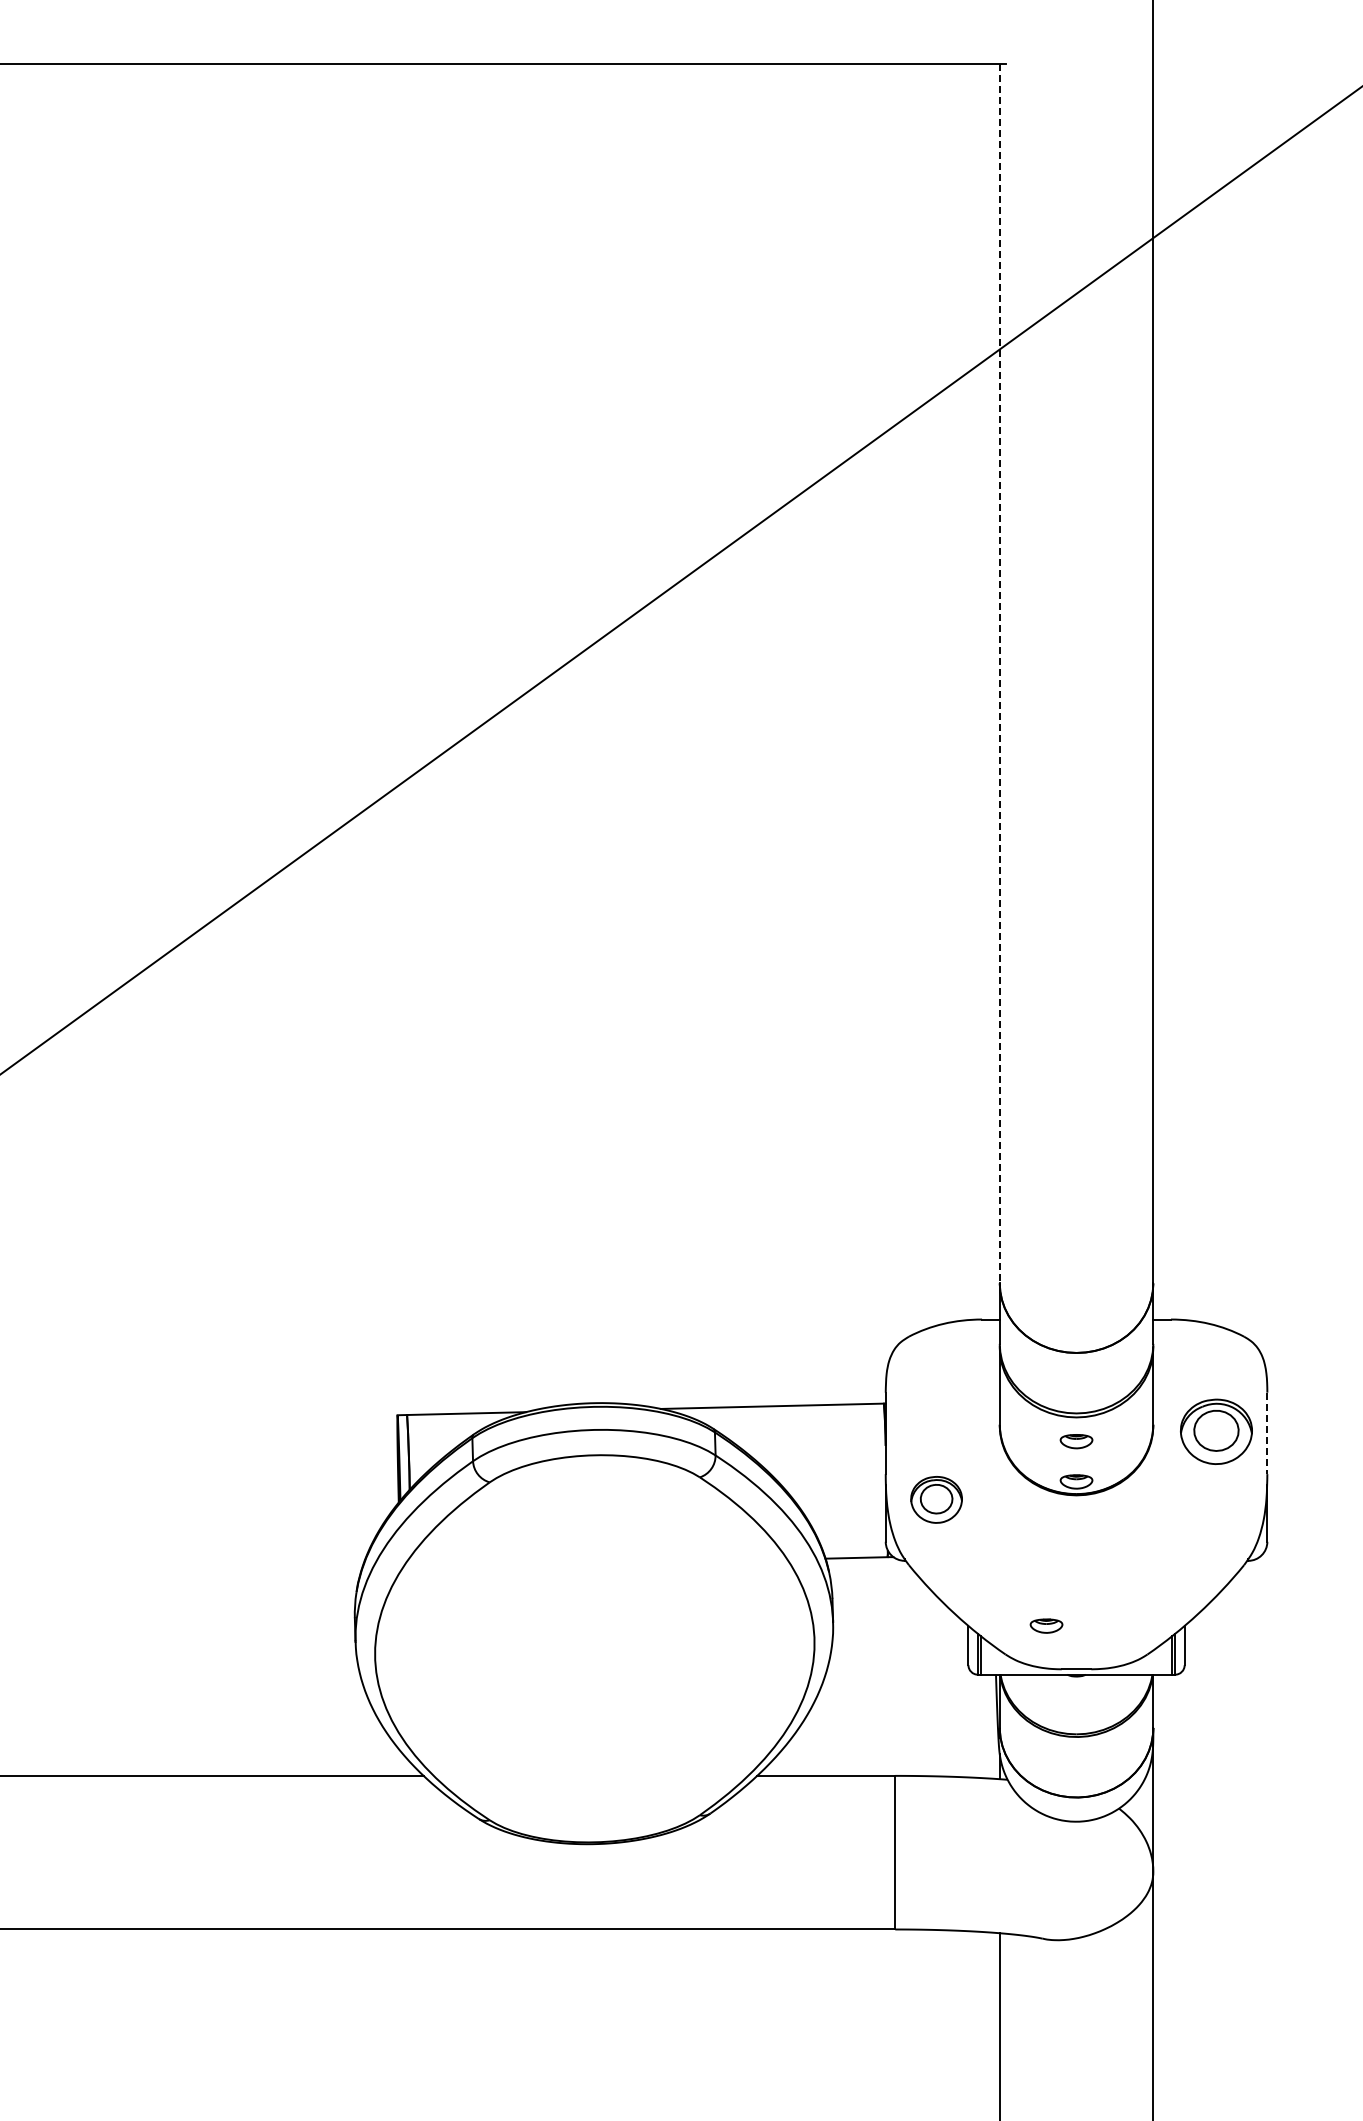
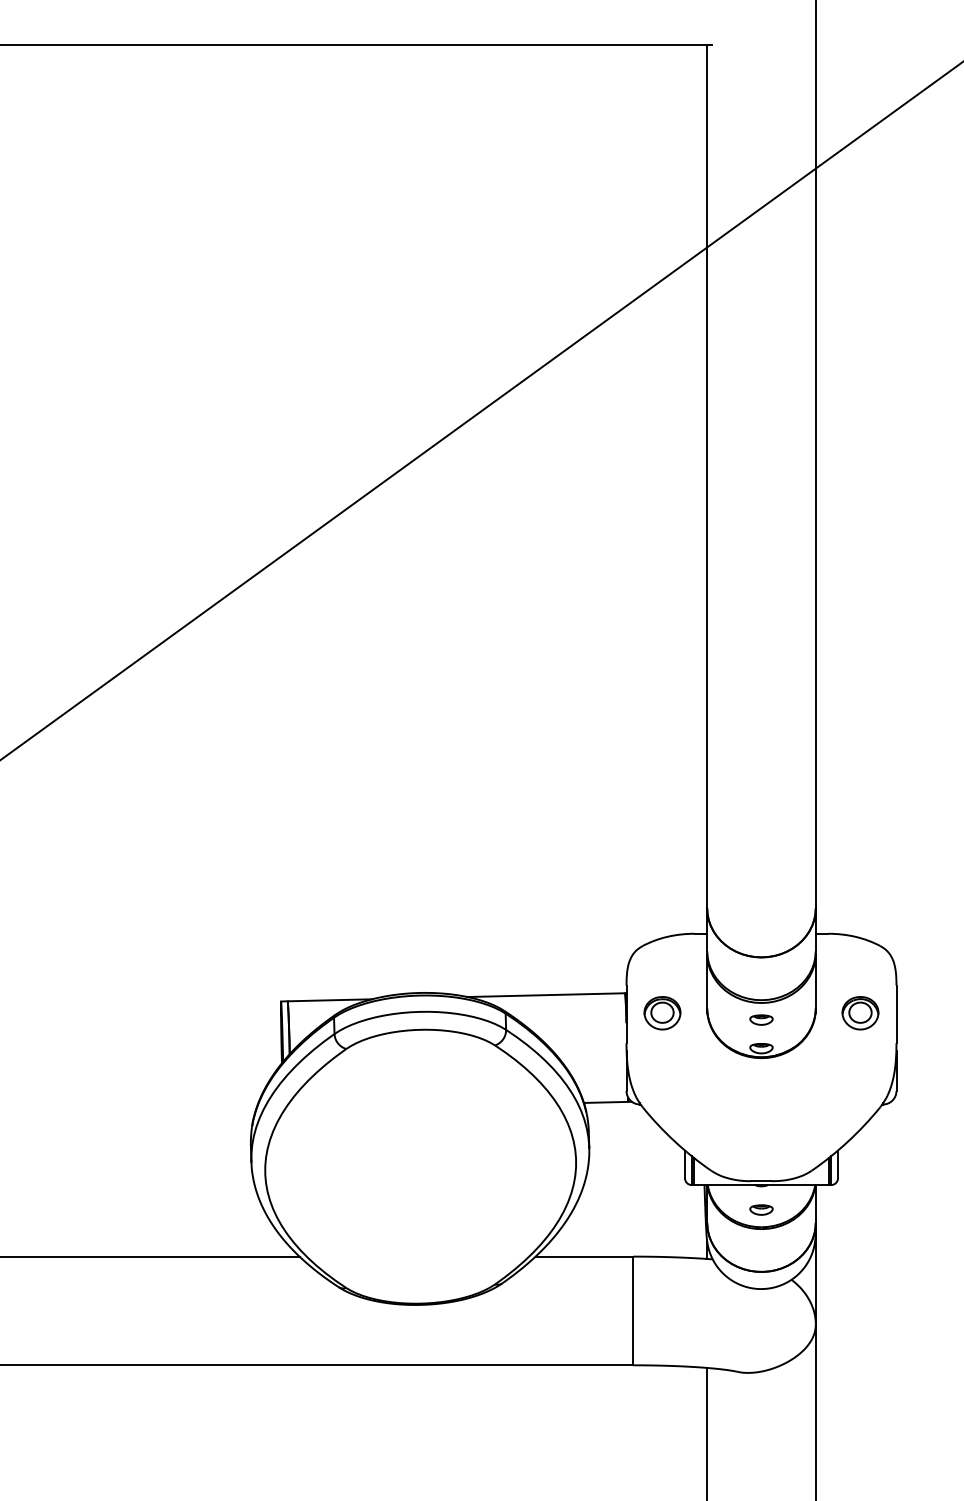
line: (999, 673) -> (706, 476), dashed -> solid
part: (1216, 1431) -> (860, 1012), size x0.71
line: (1267, 1433) -> (896, 1014), dashed -> solid
part: (936, 1499) -> (662, 1012), moved
part: (1046, 1625) -> (761, 1209), moved

